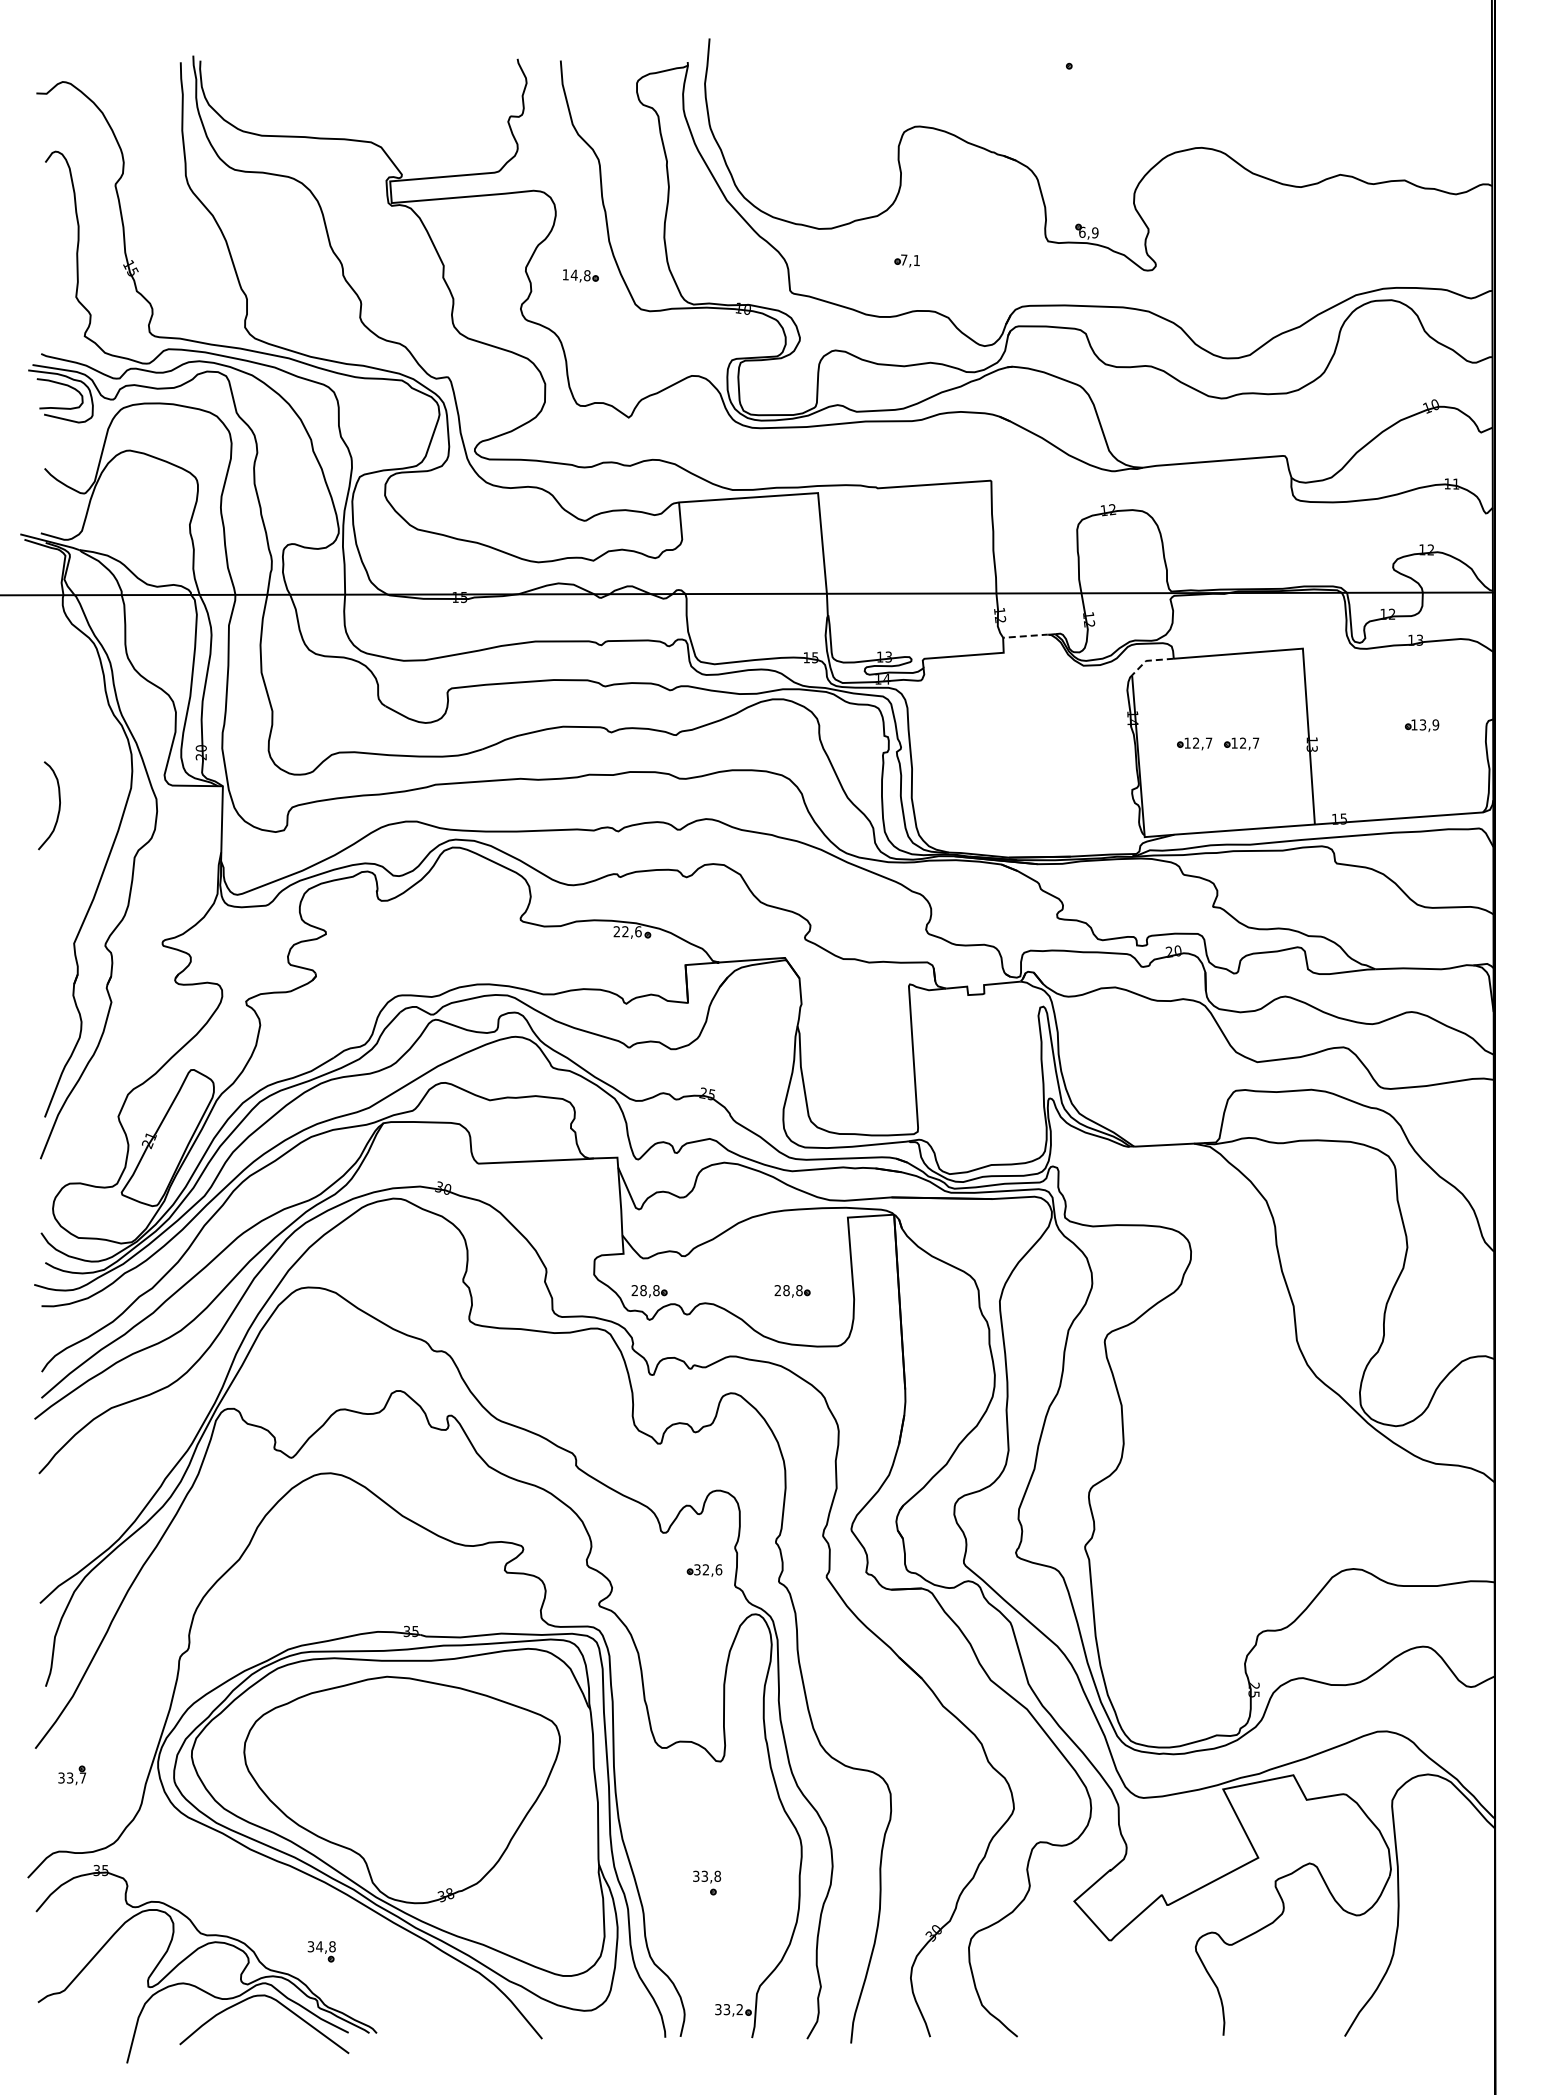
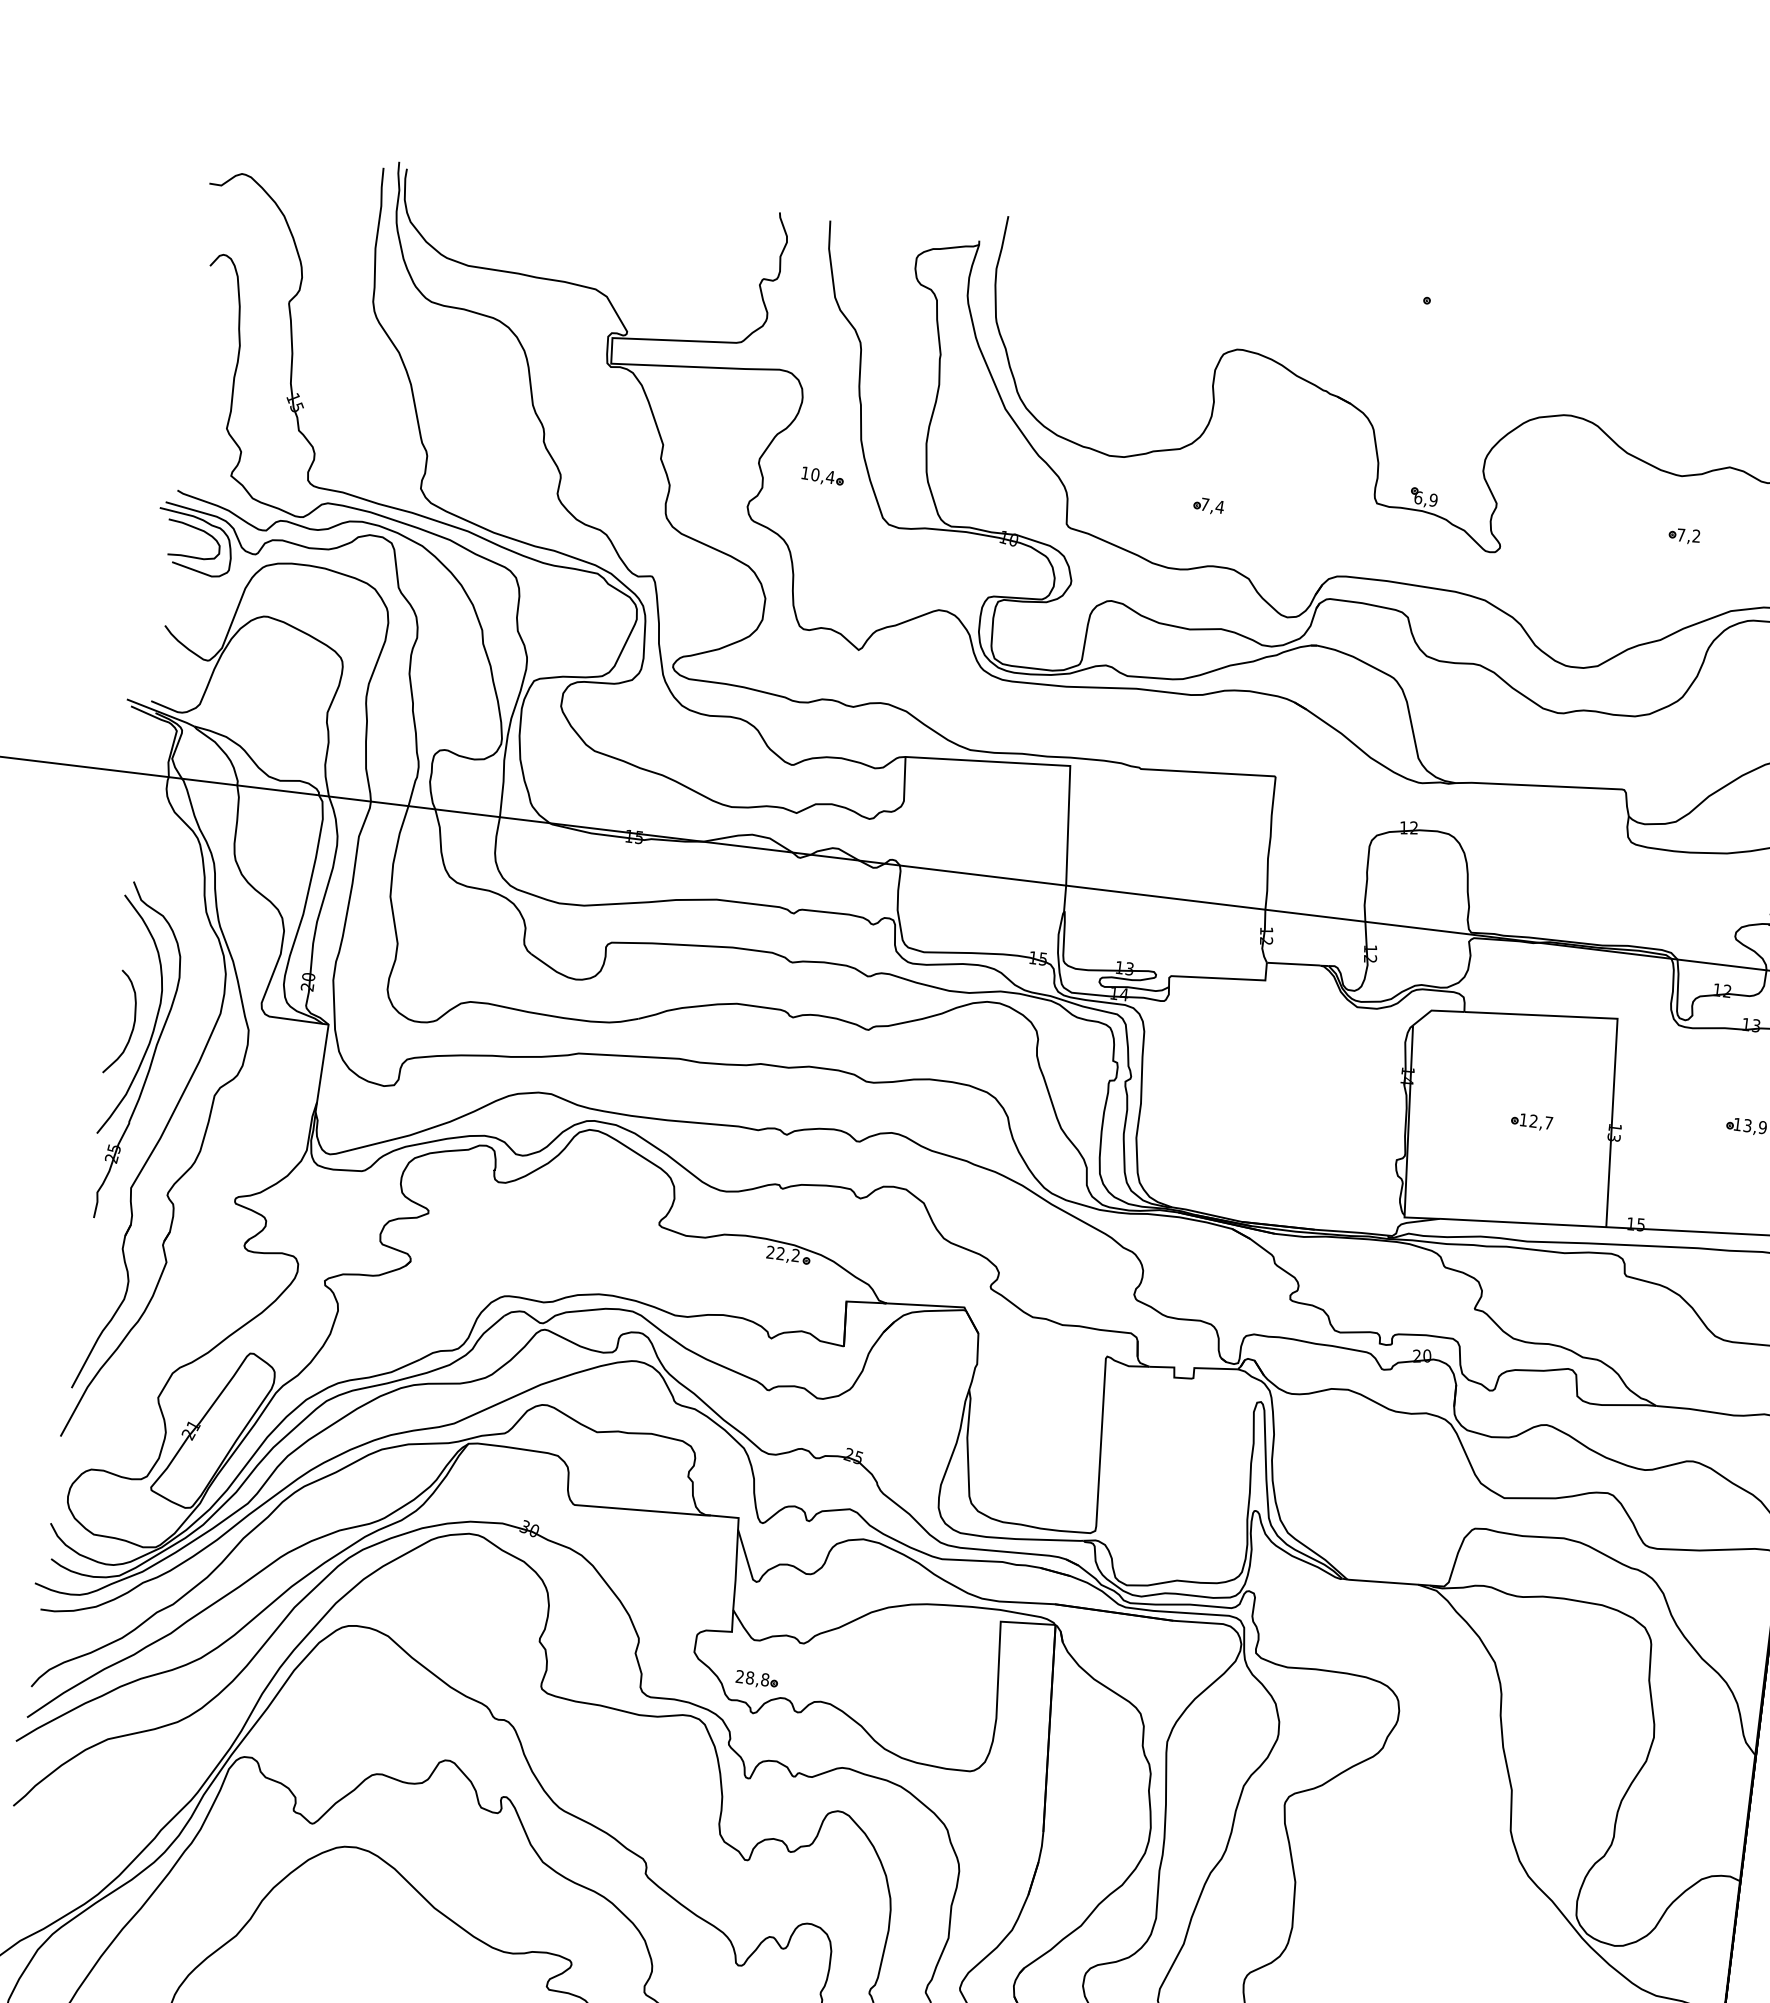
part: (1308, 236) -> (1683, 535), added
text: (916, 260) -> (1219, 506), 7,1 -> 7,4
text: (580, 275) -> (822, 476), 14,8 -> 10,4
line: (1025, 636) -> (1293, 964), dashed -> solid
line: (1149, 660) -> (1435, 1010), dashed -> solid
part: (1194, 743) -> (1476, 1114), removed
part: (65, 829) -> (137, 1052), added
text: (638, 931) -> (796, 1255), 22,6 -> 22,2
part: (792, 1291) -> (925, 1700), removed

